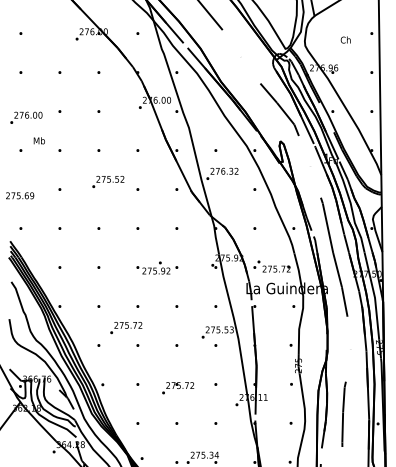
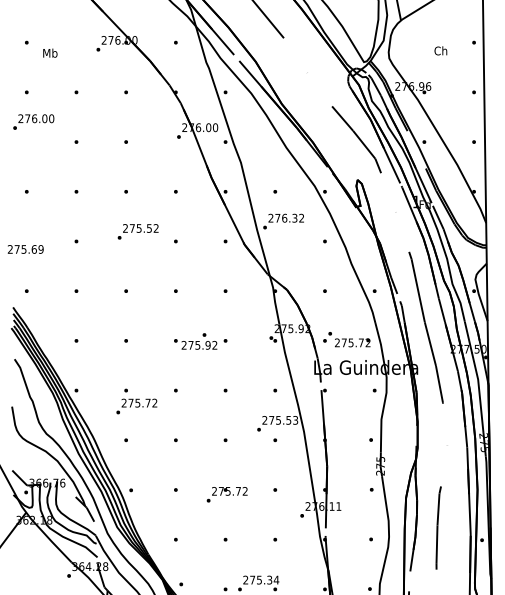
text: (26, 117) -> (33, 121), moved
text: (38, 140) -> (49, 52), moved
text: (126, 328) -> (137, 407), moved

